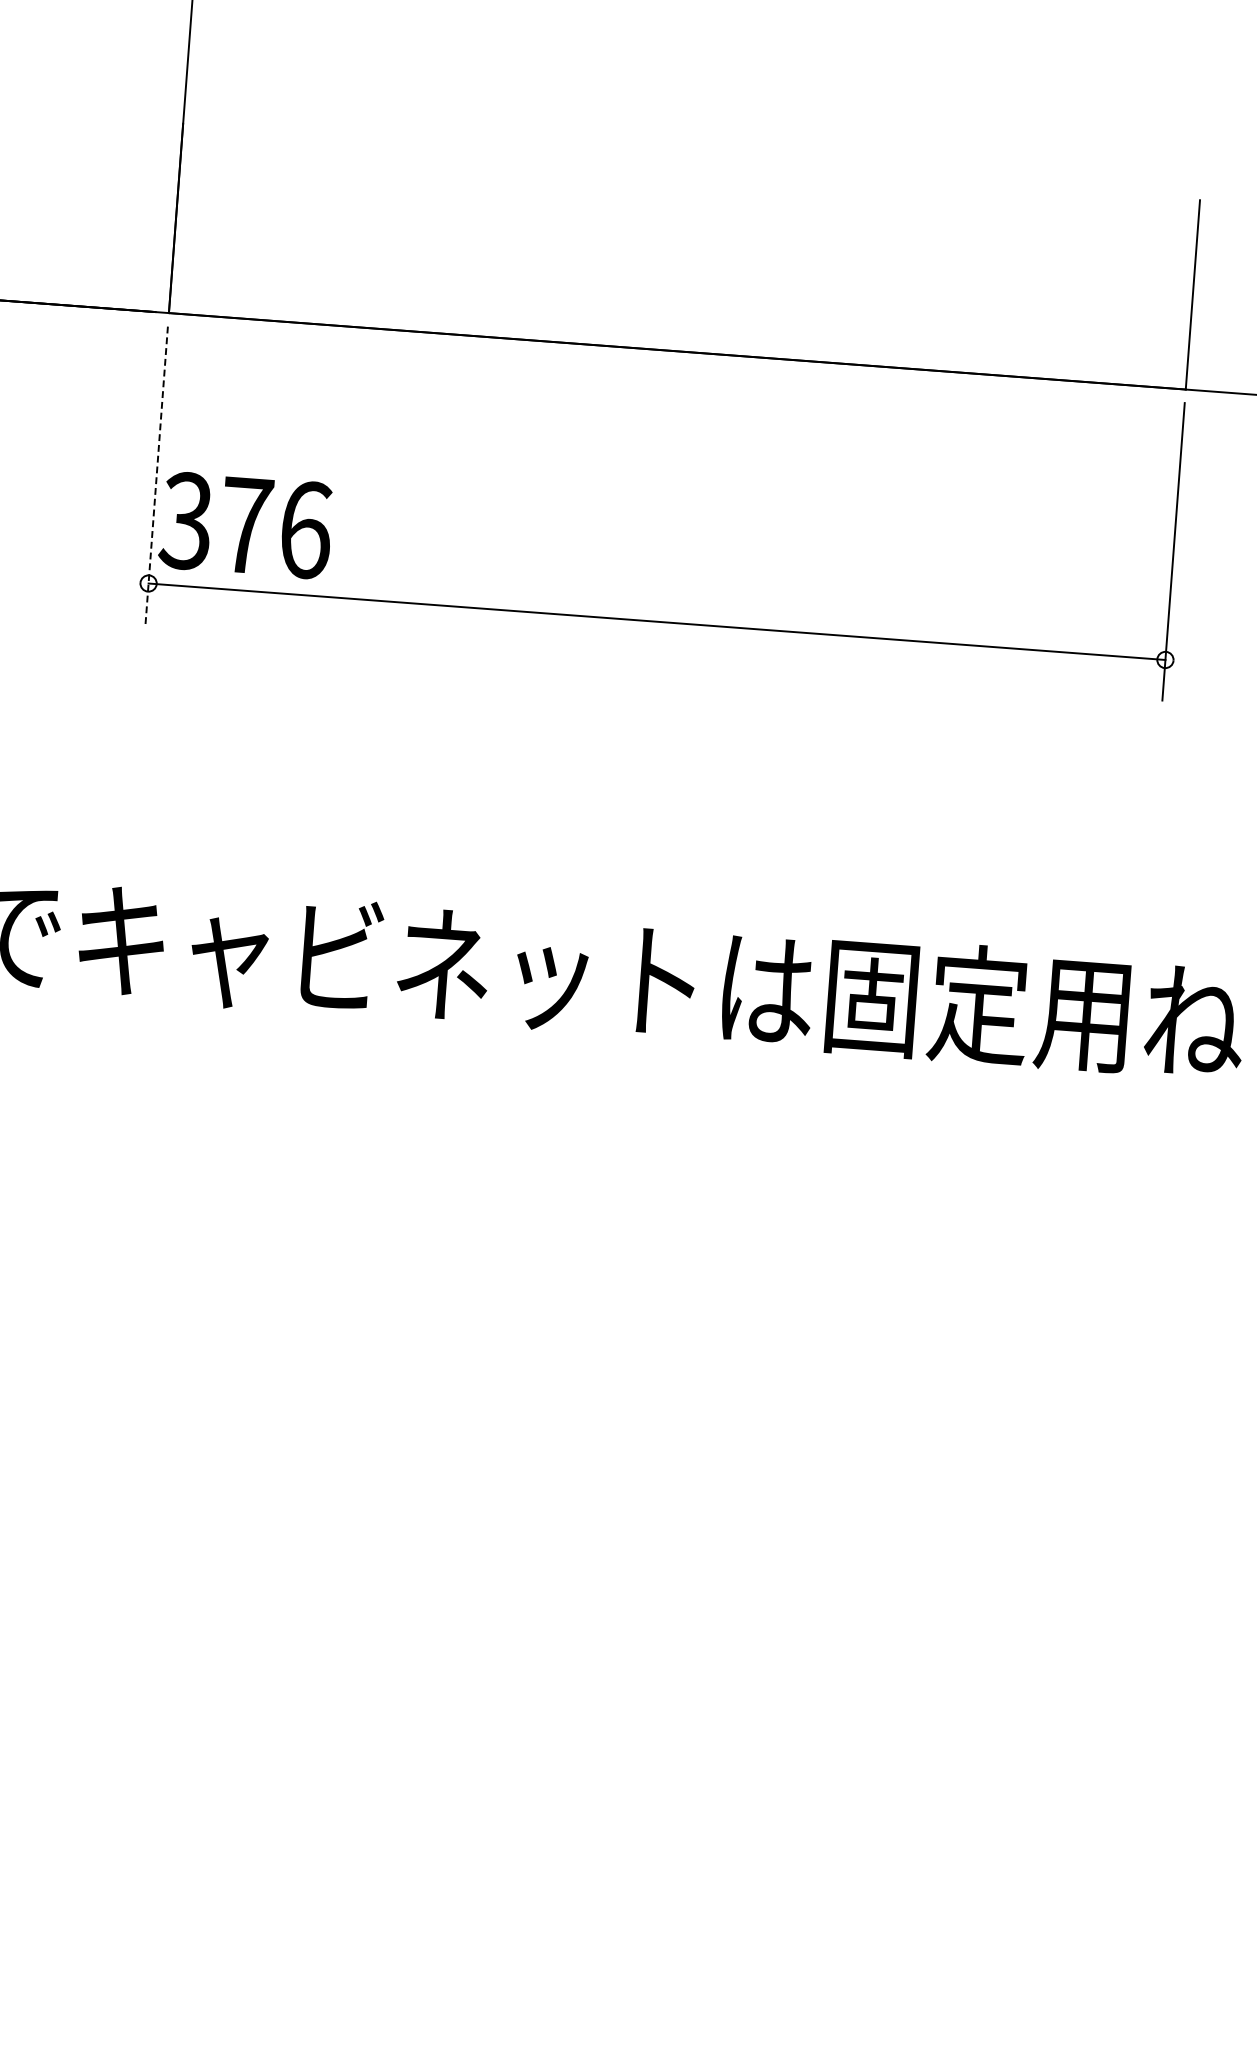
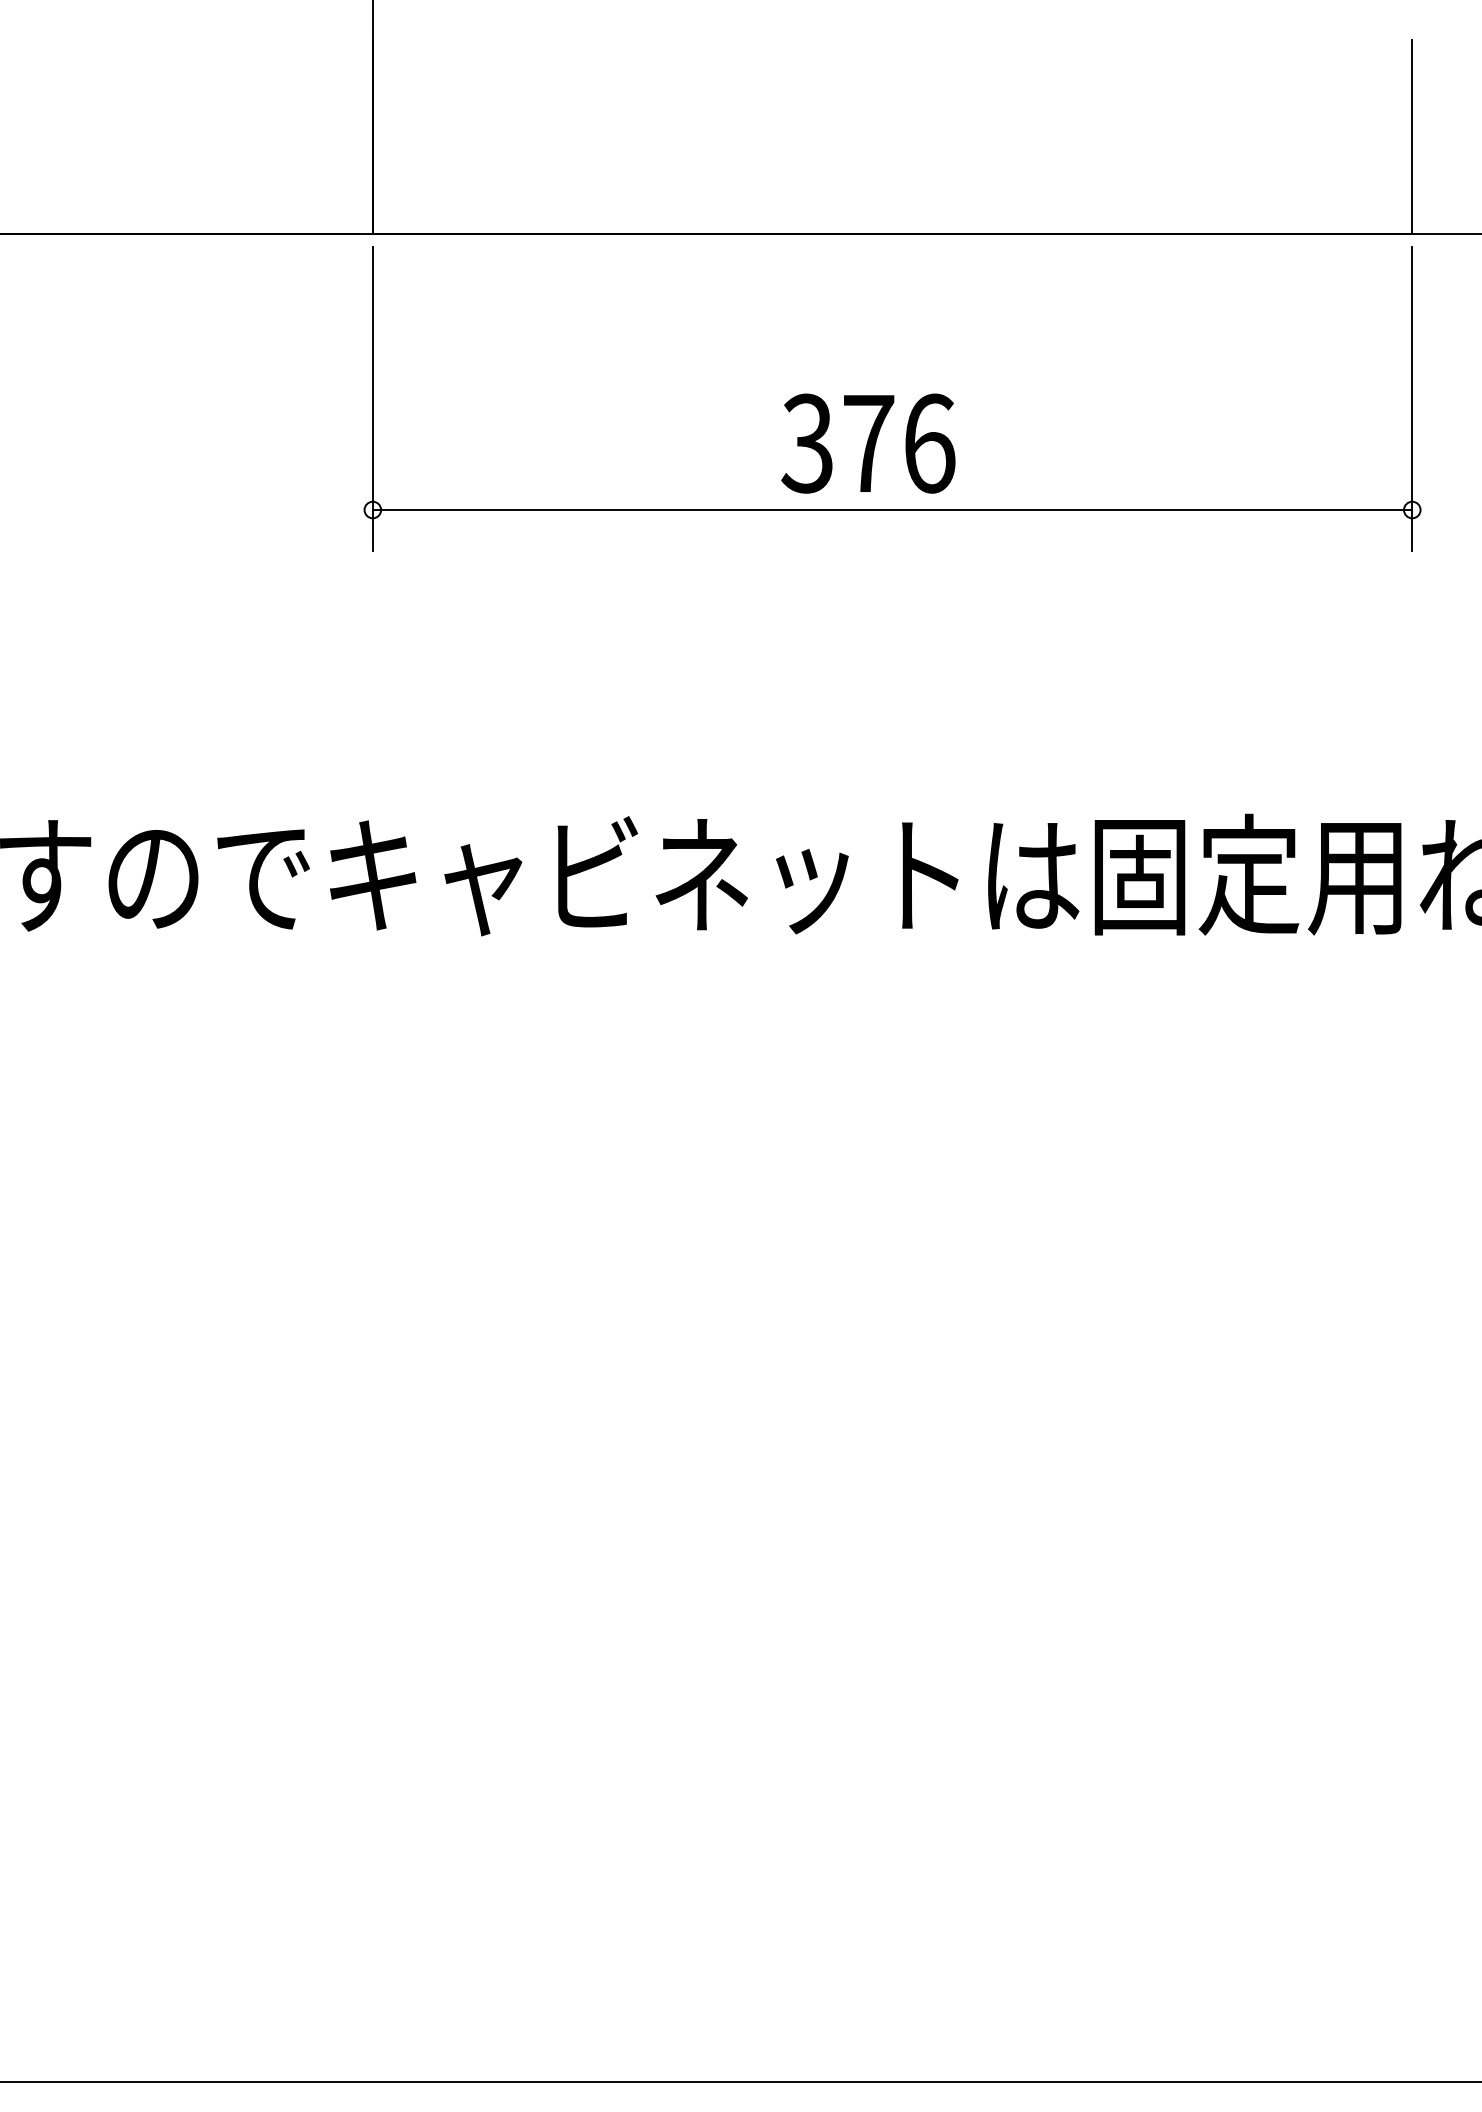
line: (156, 475) -> (372, 399), dashed -> solid
text: (246, 525) -> (868, 443), moved

